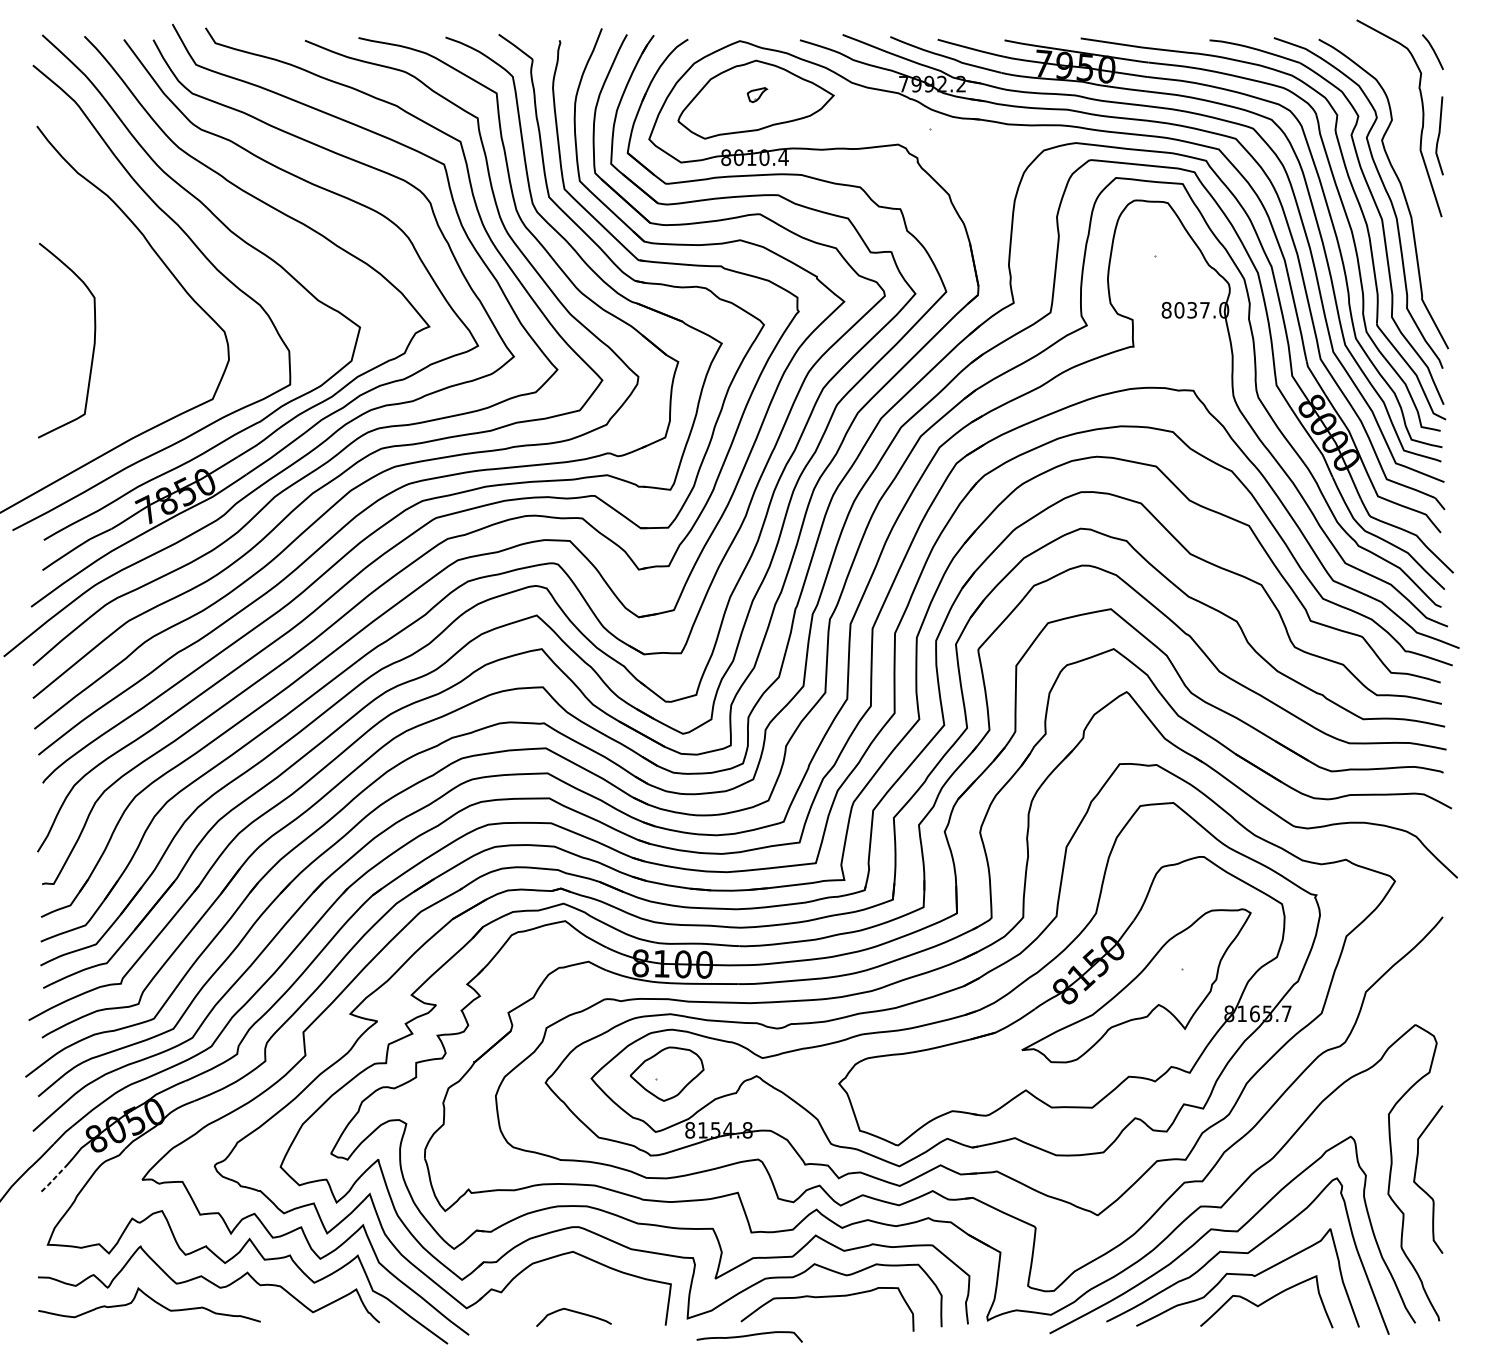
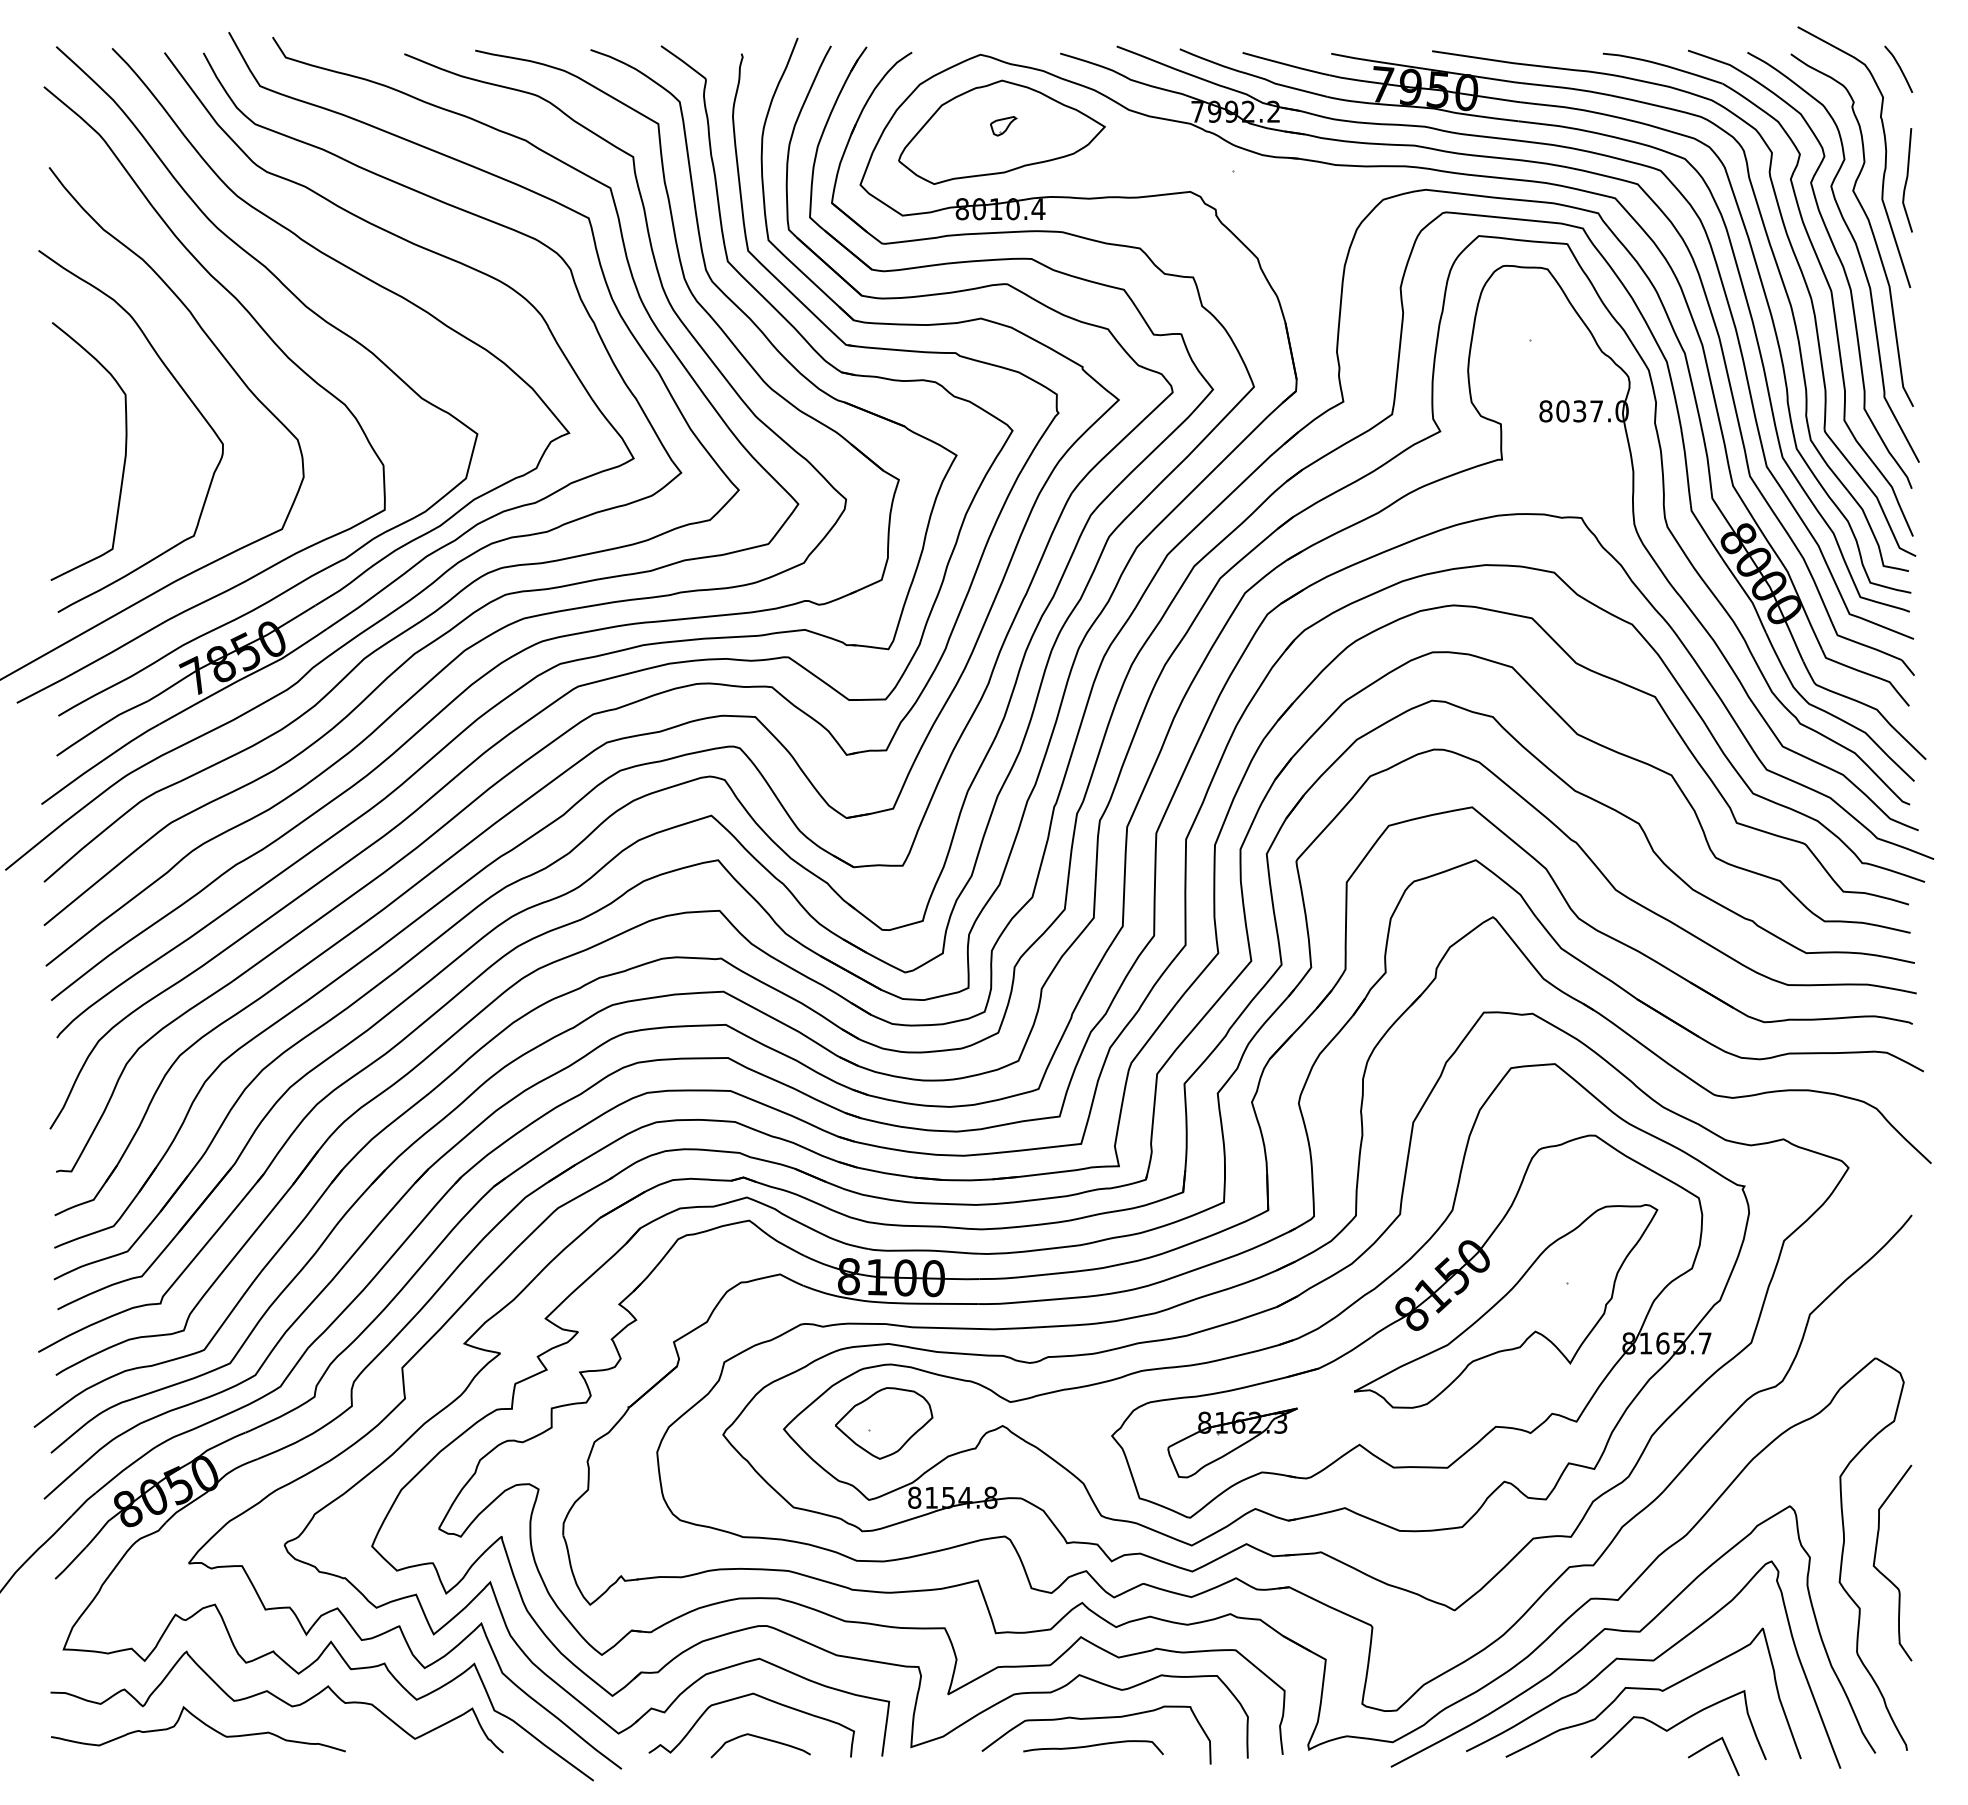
curve: (1410, 168) -> (1868, 223), added
curve: (139, 296) -> (184, 393), added
part: (930, 1088) -> (1232, 1442), added
line: (52, 1179) -> (70, 1563), dashed -> solid
curve: (560, 1281) -> (743, 1697), added
line: (1290, 1318) -> (1709, 1746), added
curve: (749, 1336) -> (1093, 1746), moved

